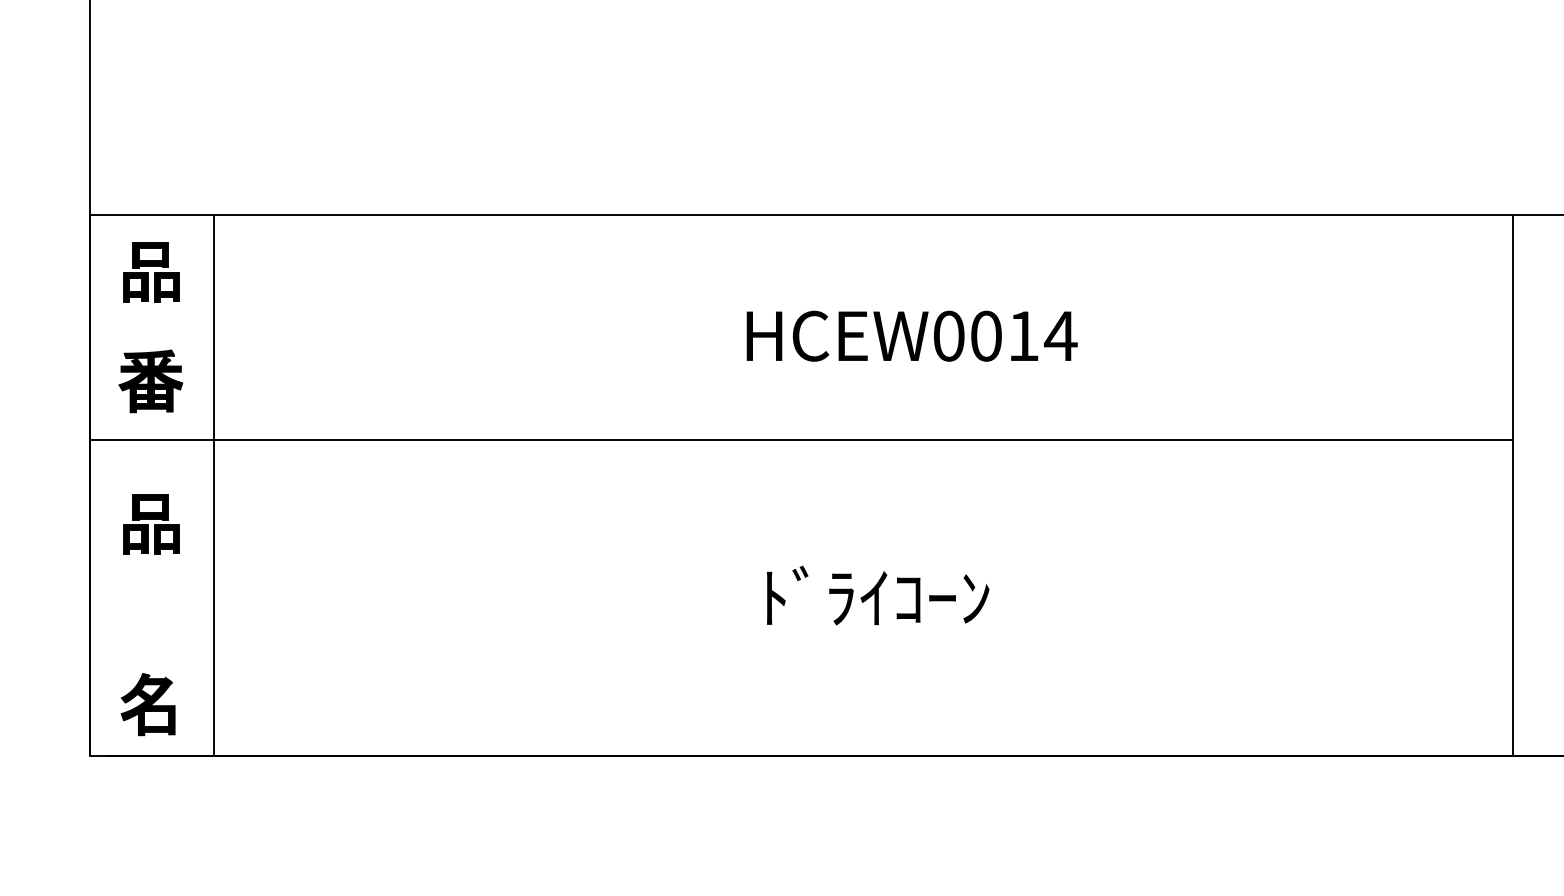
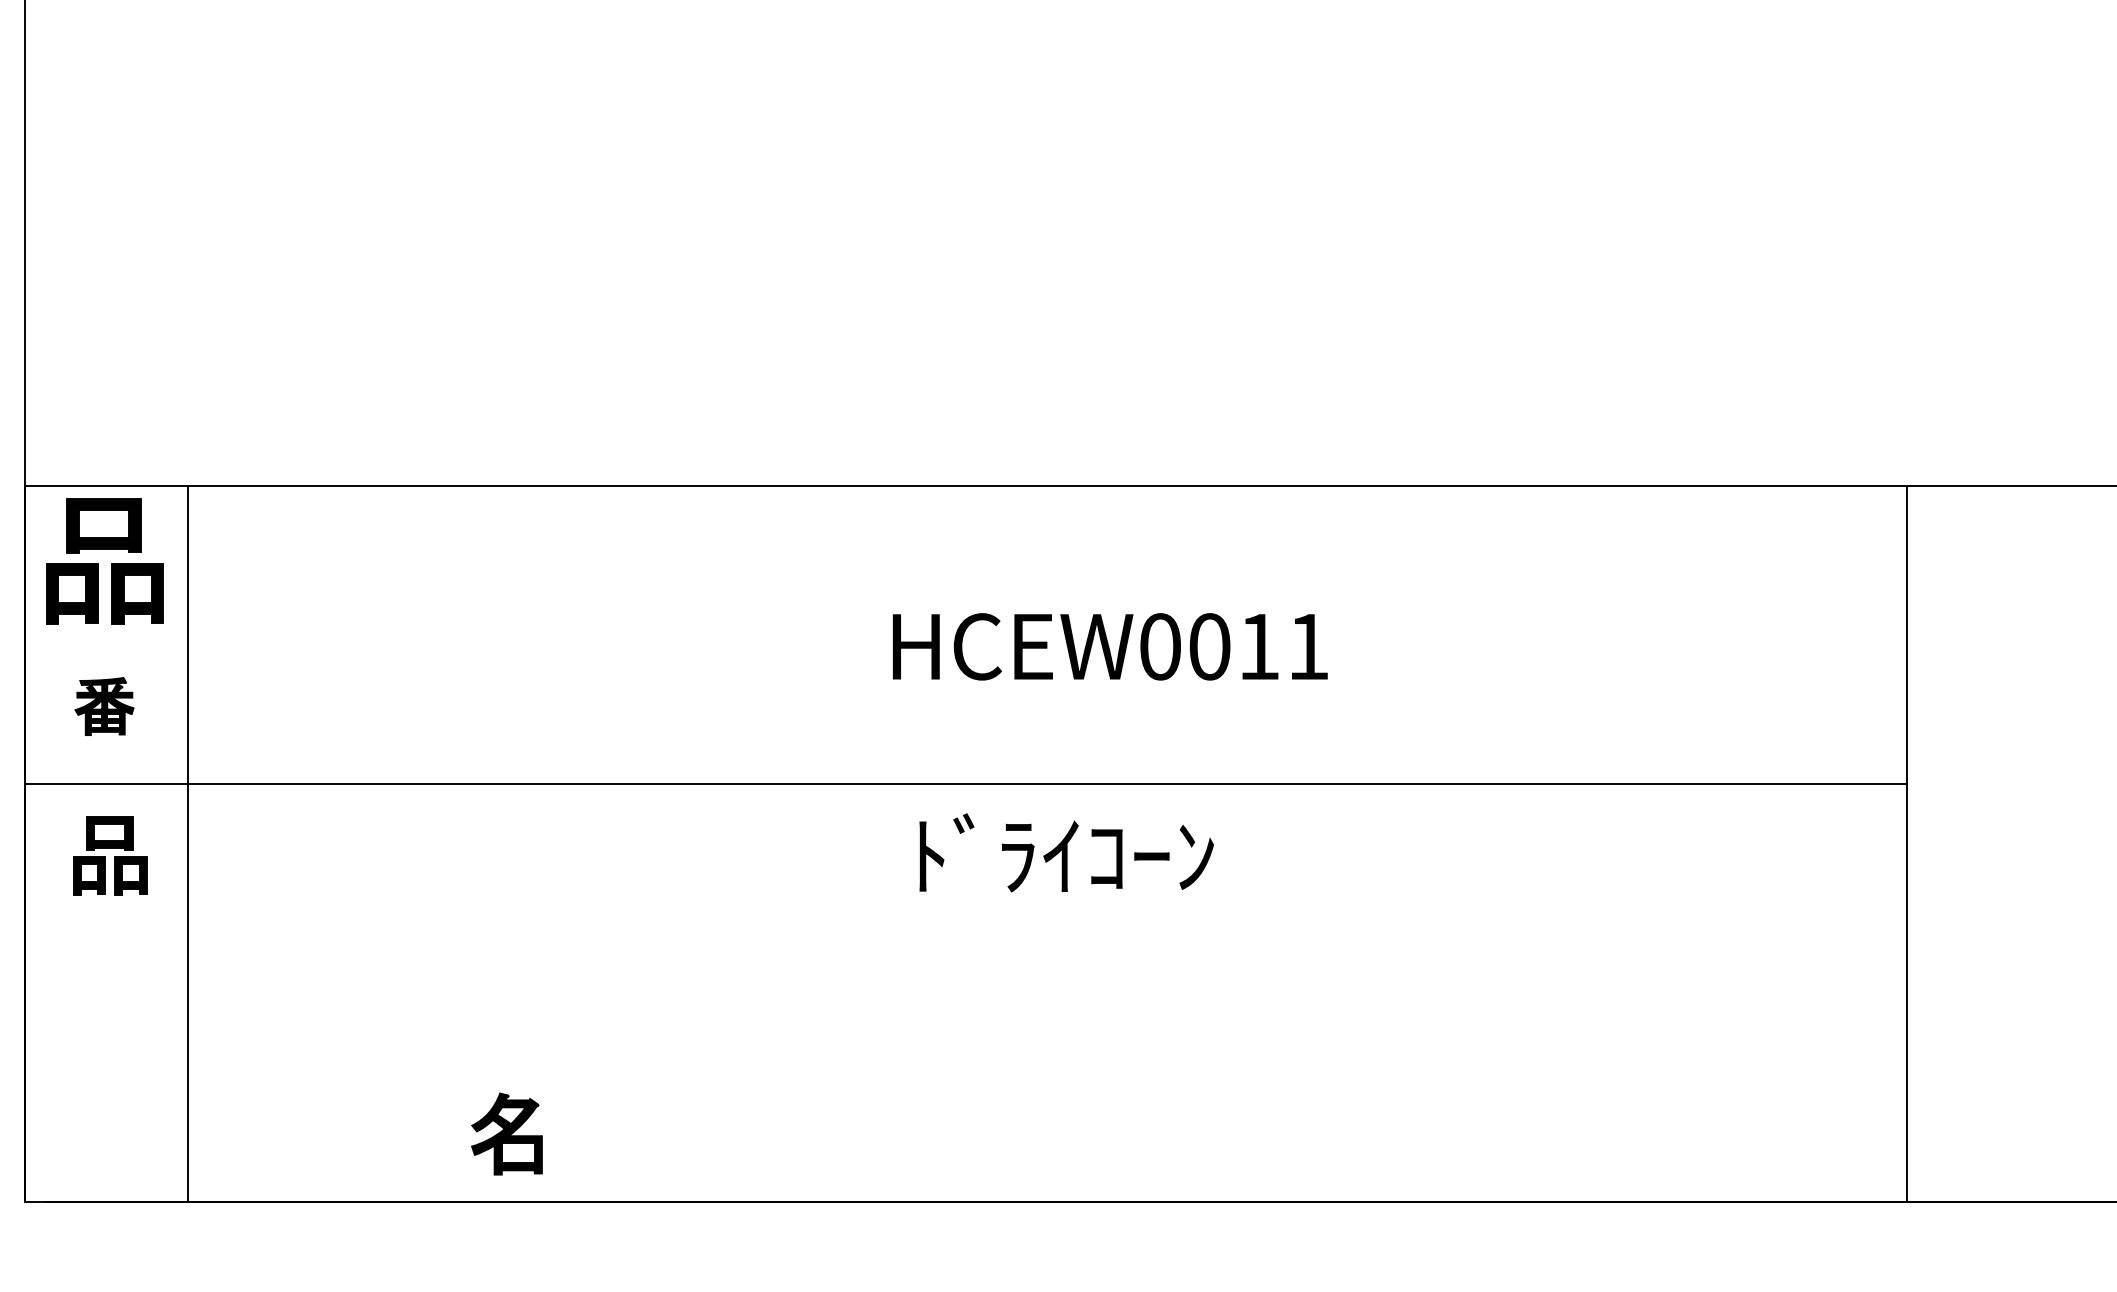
part: (151, 271) -> (105, 561), size x1.6
text: (1060, 335) -> (1308, 646), HCEW0014 -> HCEW0011
part: (150, 381) -> (104, 706), size x0.7
part: (151, 524) -> (110, 855), moved
text: (878, 595) -> (1066, 852), moved
part: (147, 704) -> (506, 1133), moved

